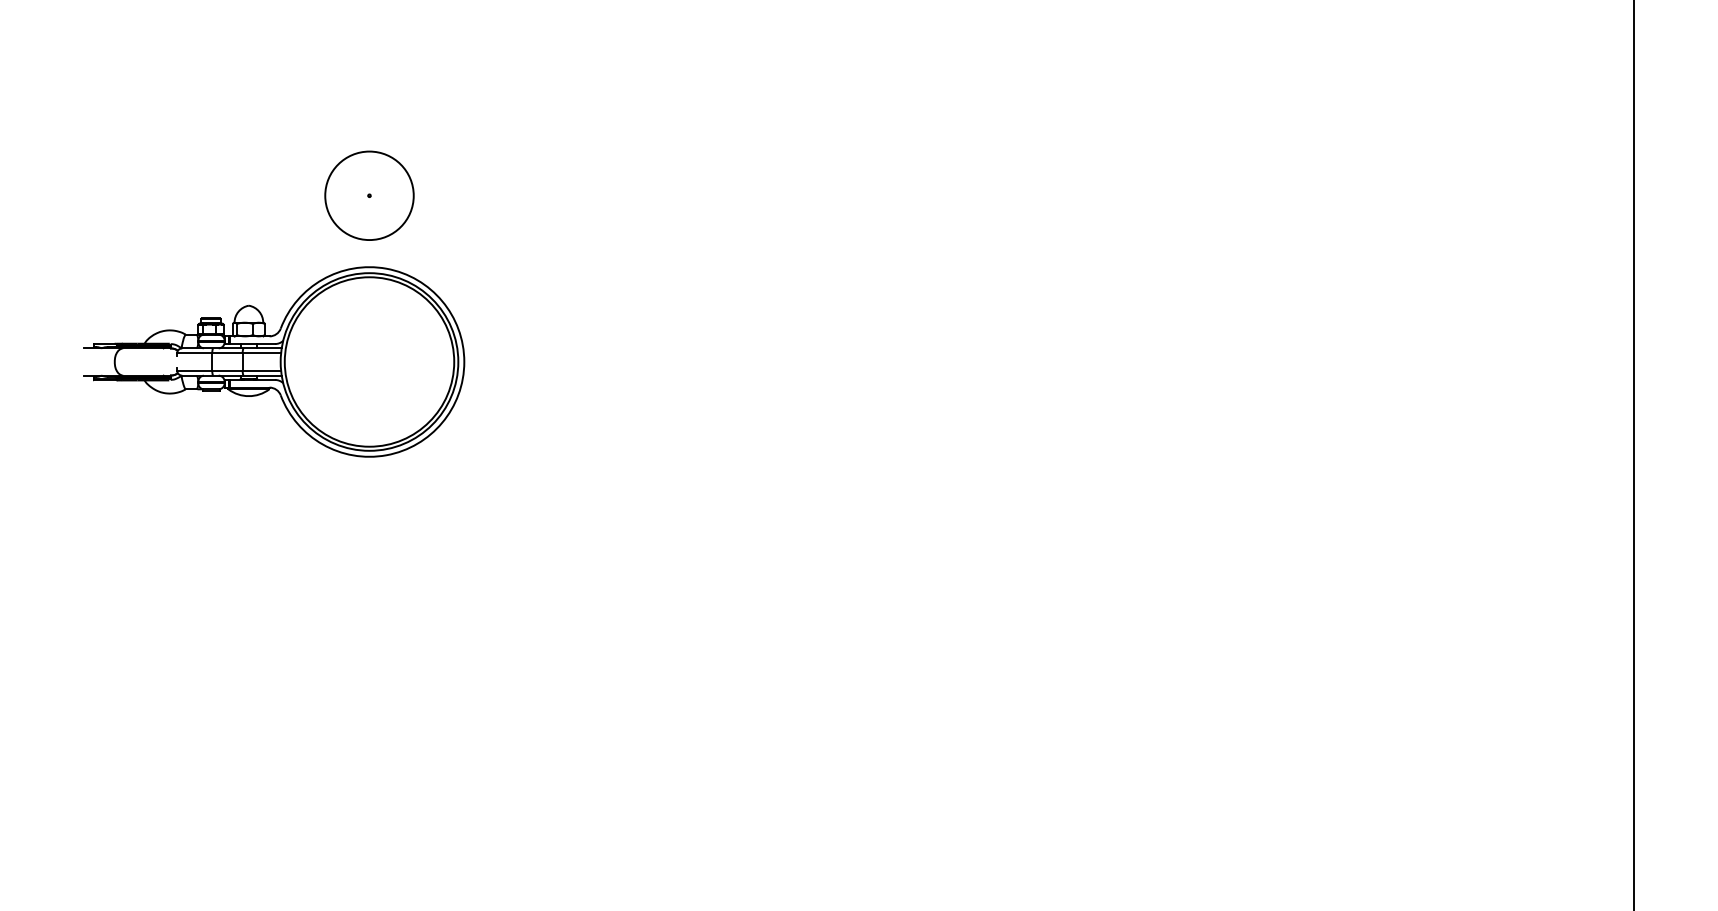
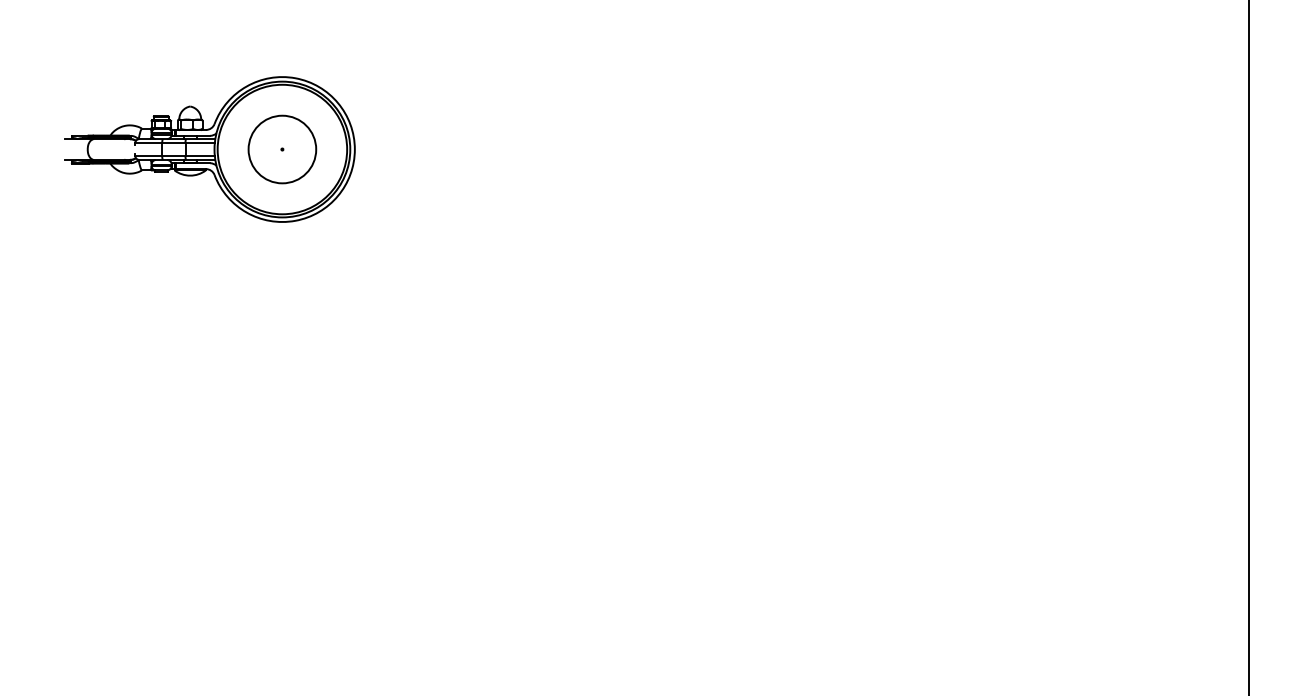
part: (274, 361) -> (209, 149), moved

